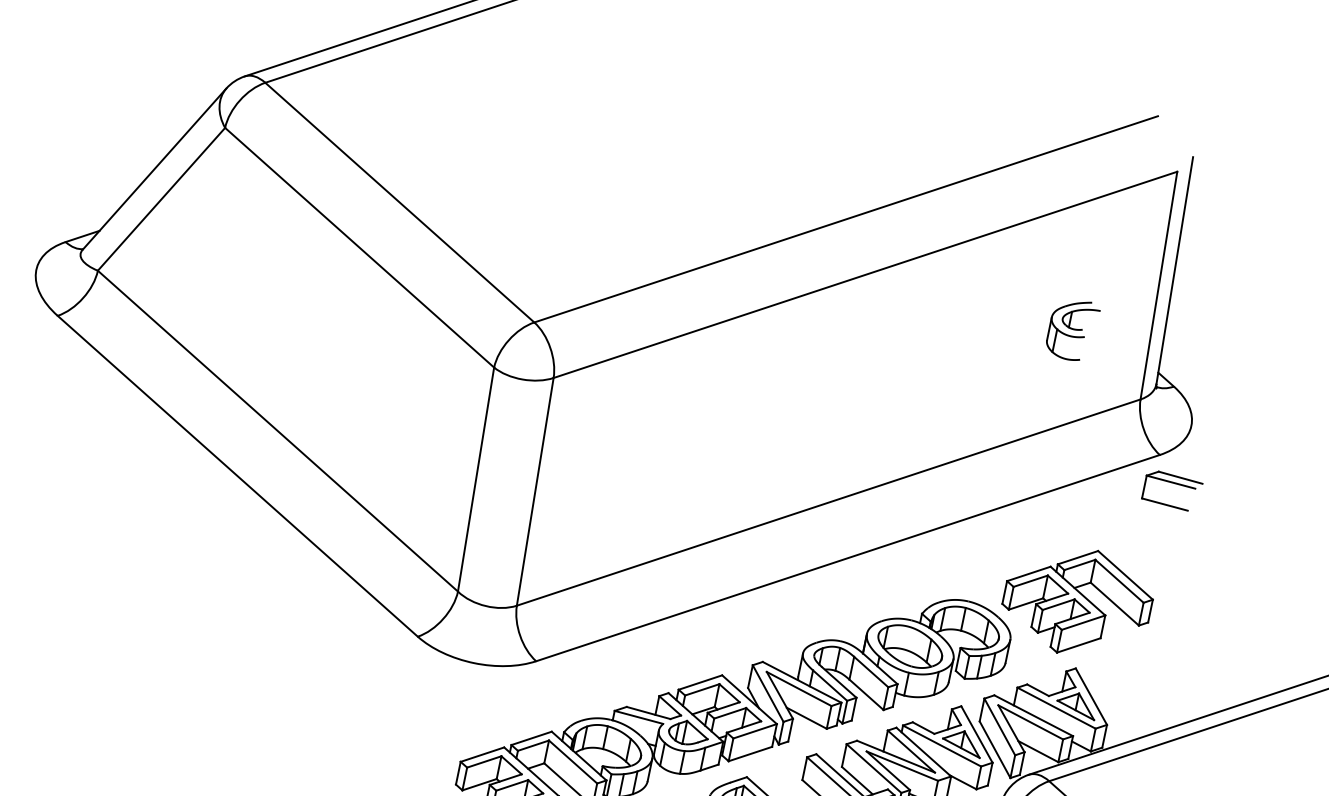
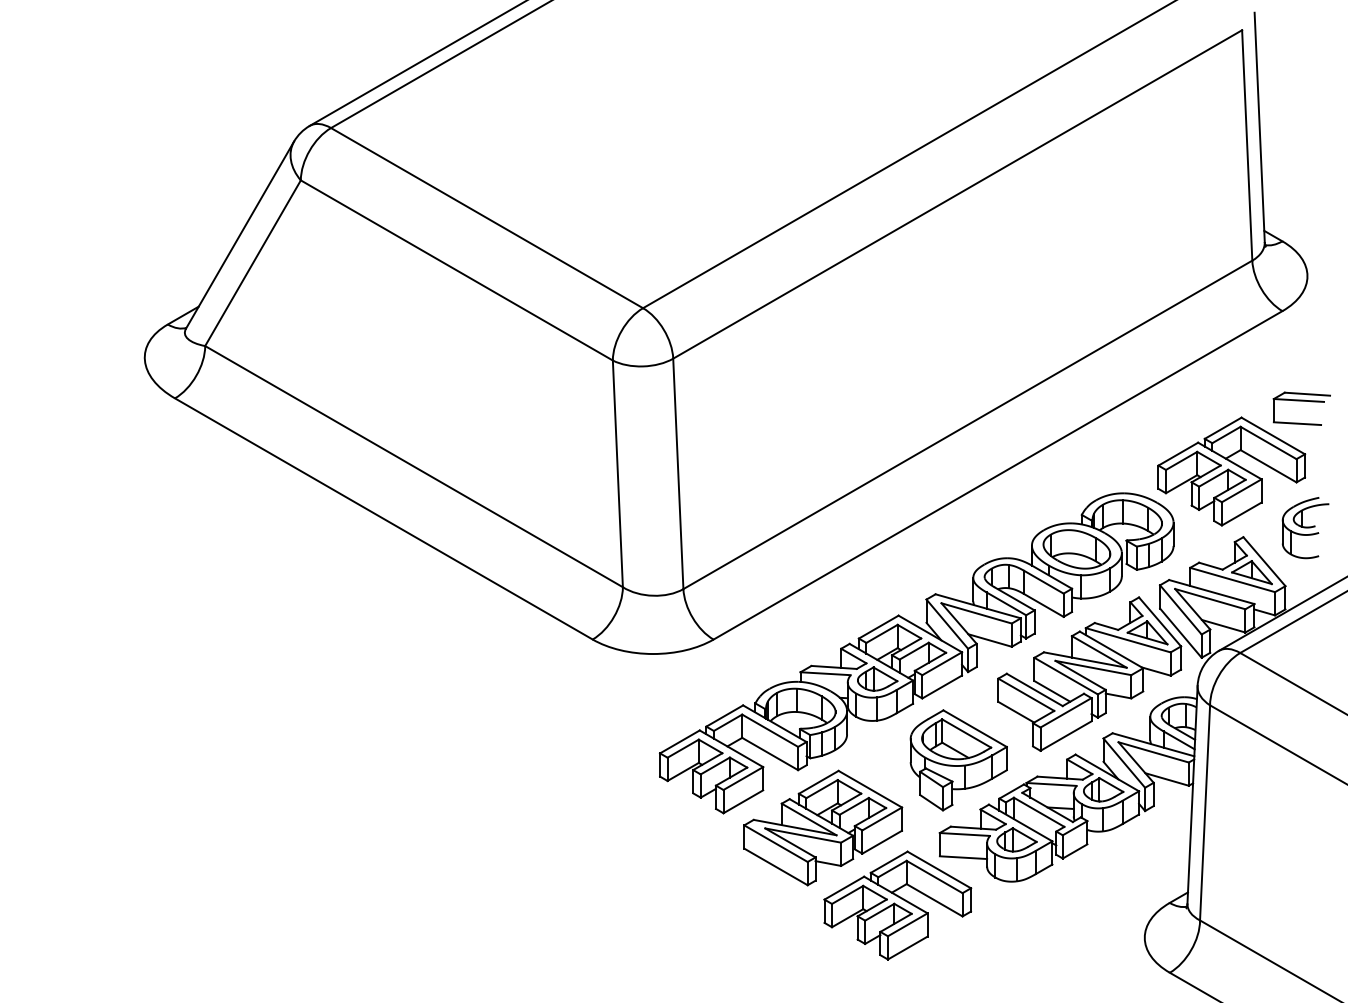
part: (1072, 330) -> (1305, 528), moved
part: (1173, 483) -> (1301, 401), moved

